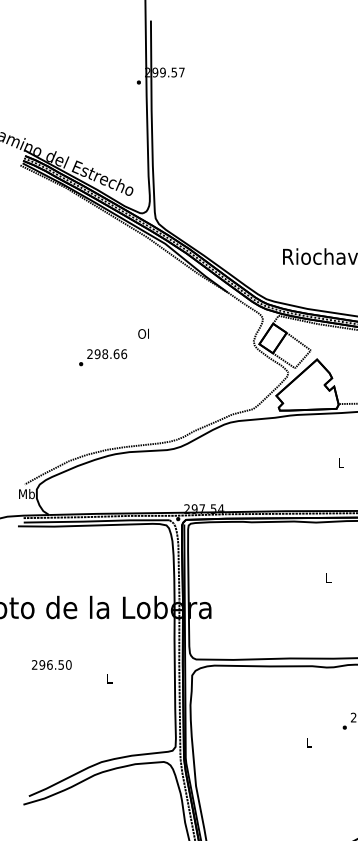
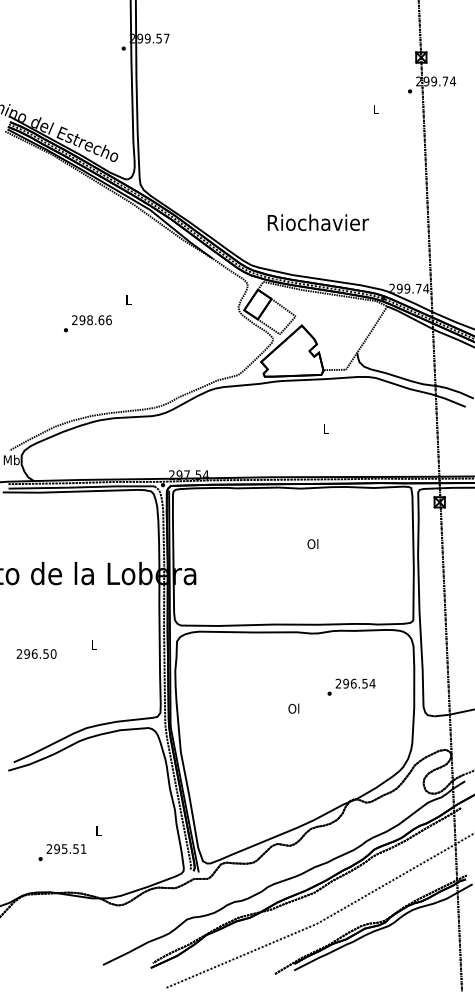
text: (143, 333) -> (128, 299), Ol -> L
text: (327, 578) -> (312, 544), L -> Ol
text: (51, 664) -> (36, 653), moved
text: (308, 742) -> (293, 708), L -> Ol

